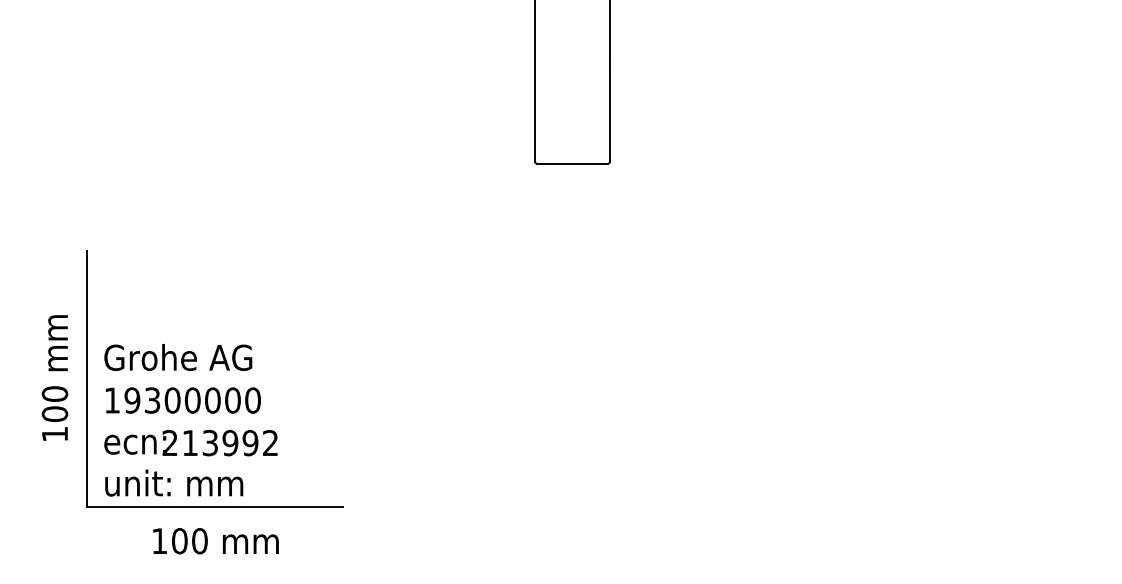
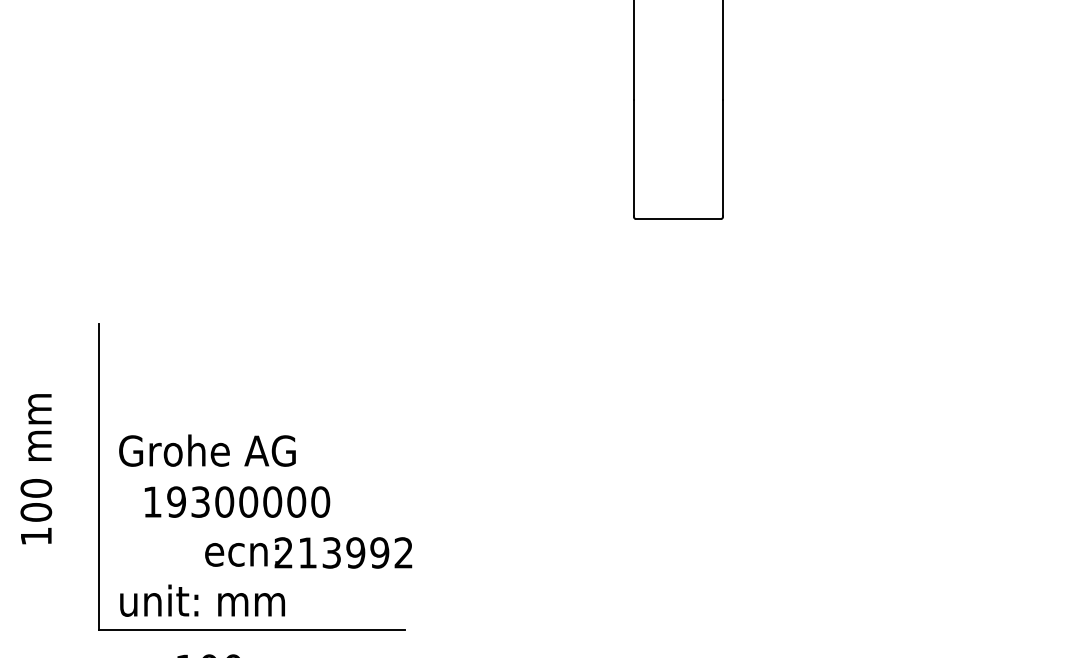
text: (54, 377) -> (35, 468), moved
text: (183, 400) -> (237, 502), moved
text: (190, 442) -> (308, 552), moved

